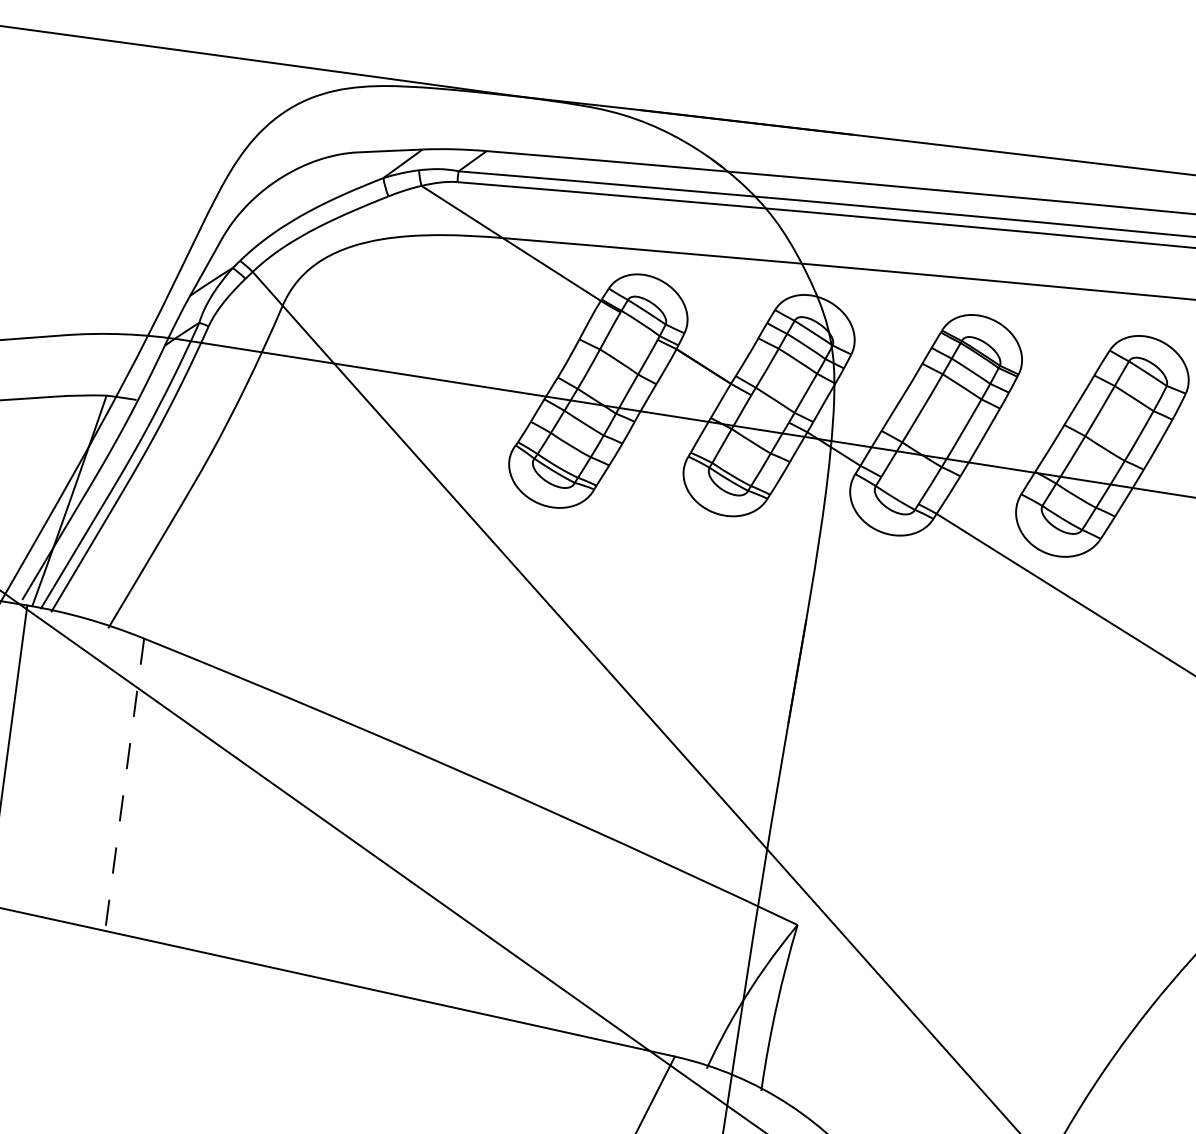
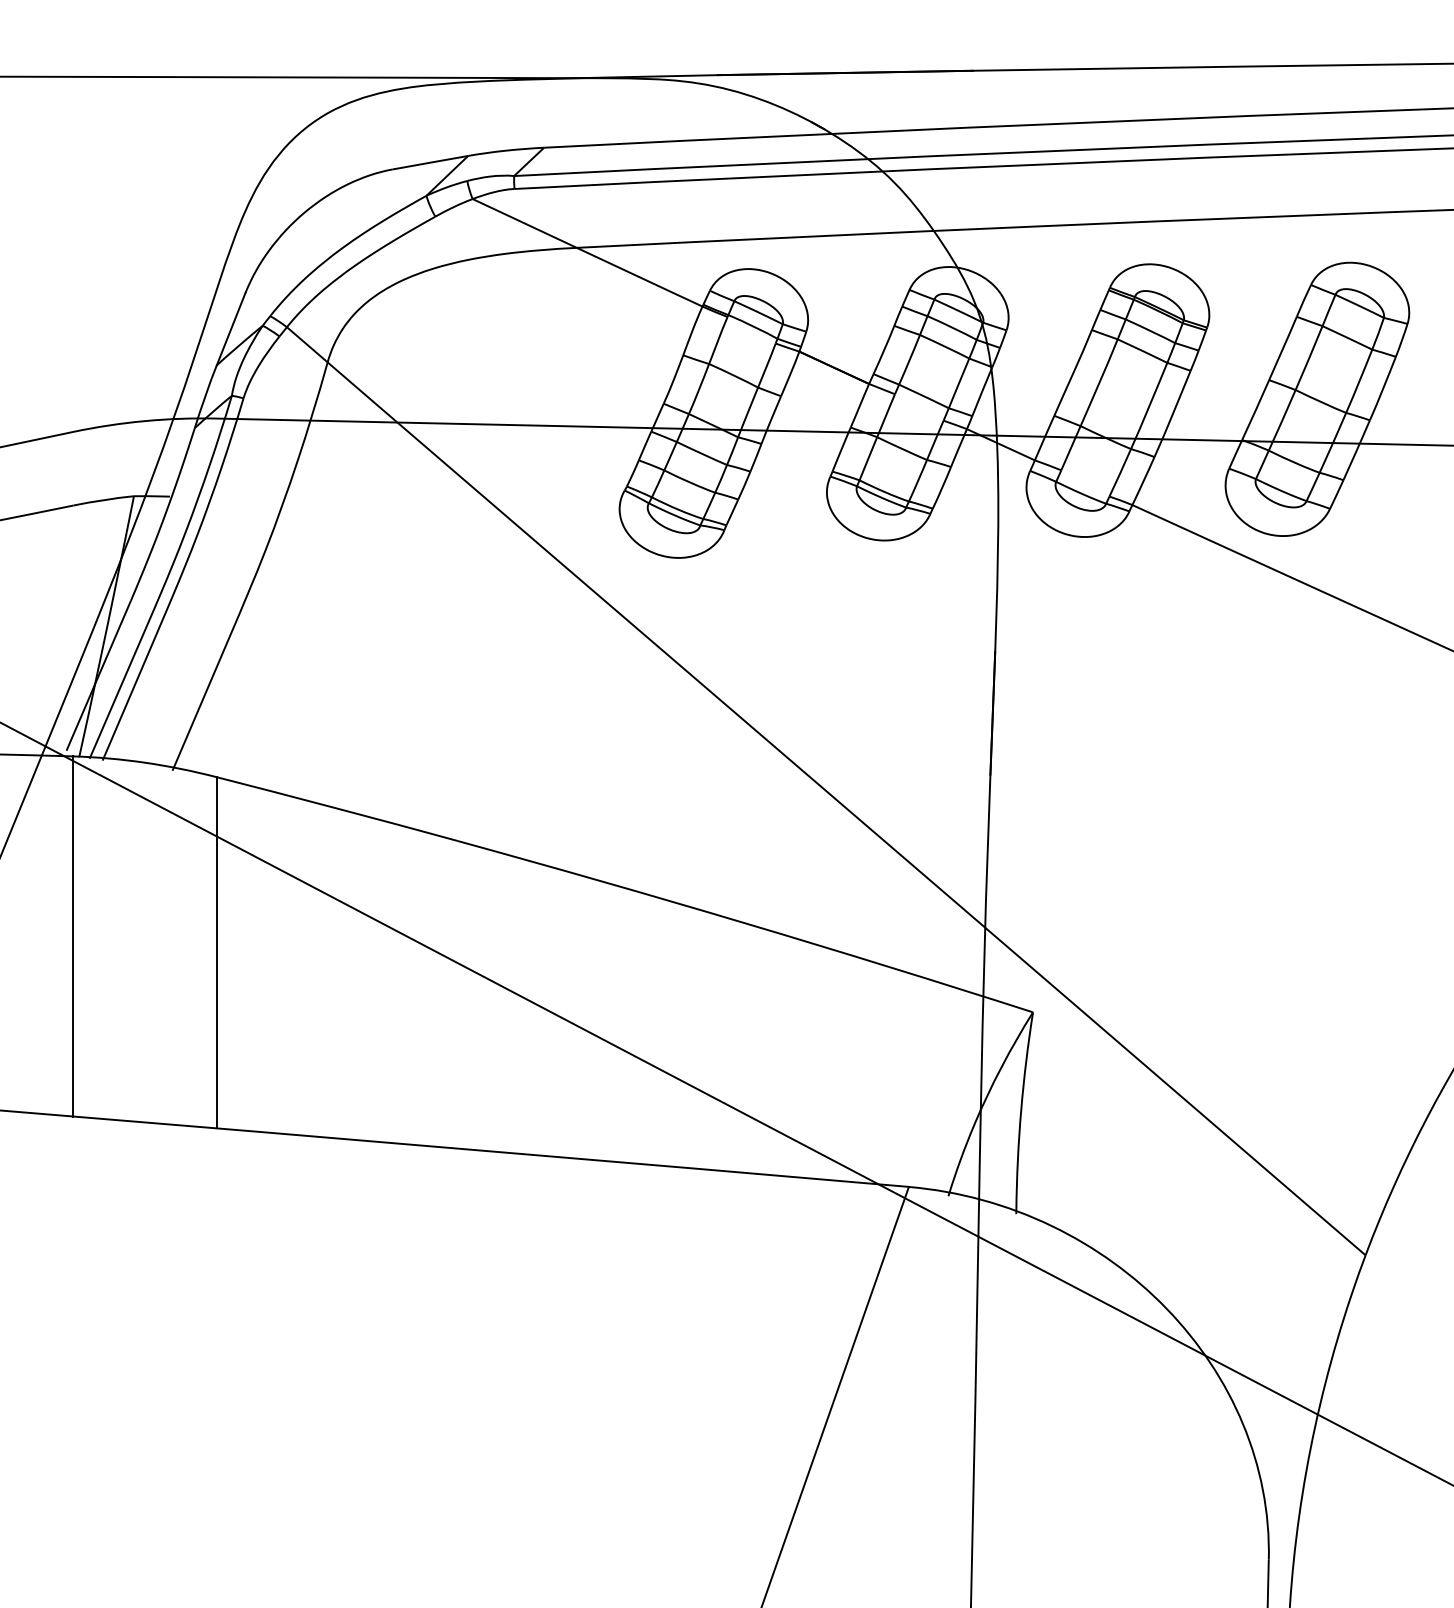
line: (124, 784) -> (216, 952), dashed -> solid

